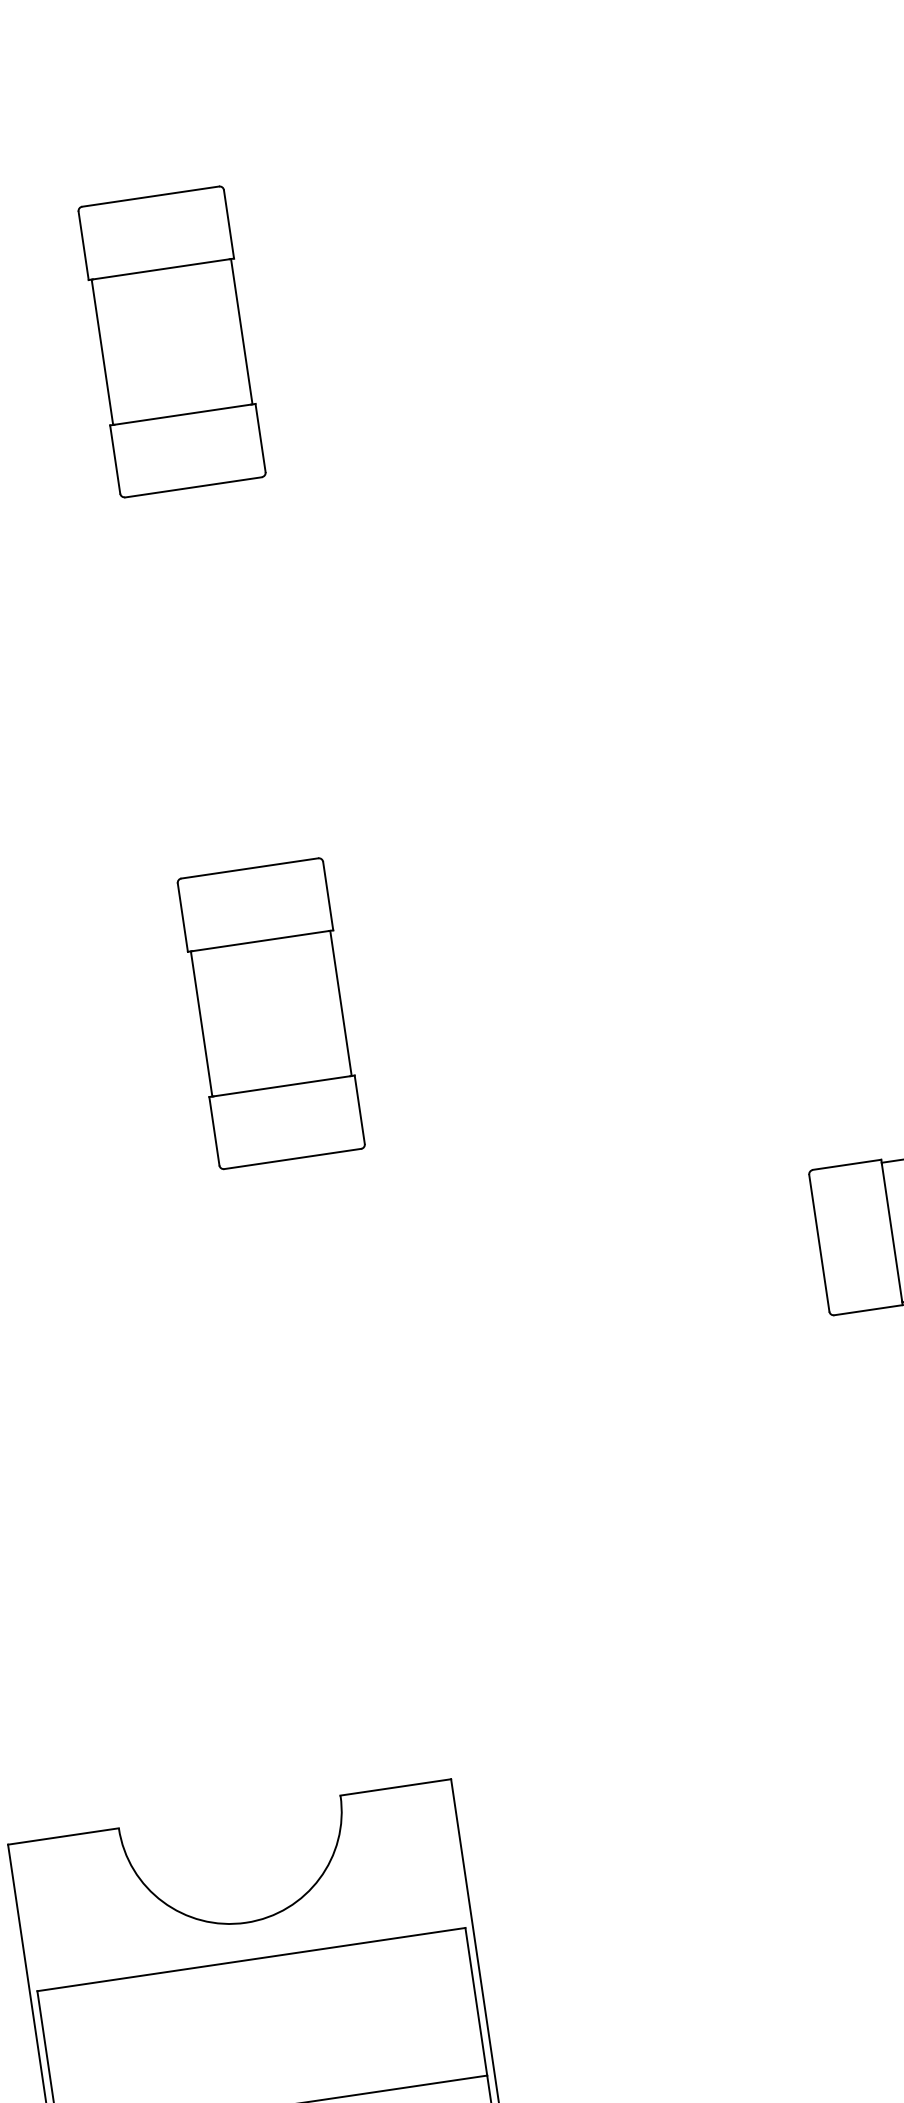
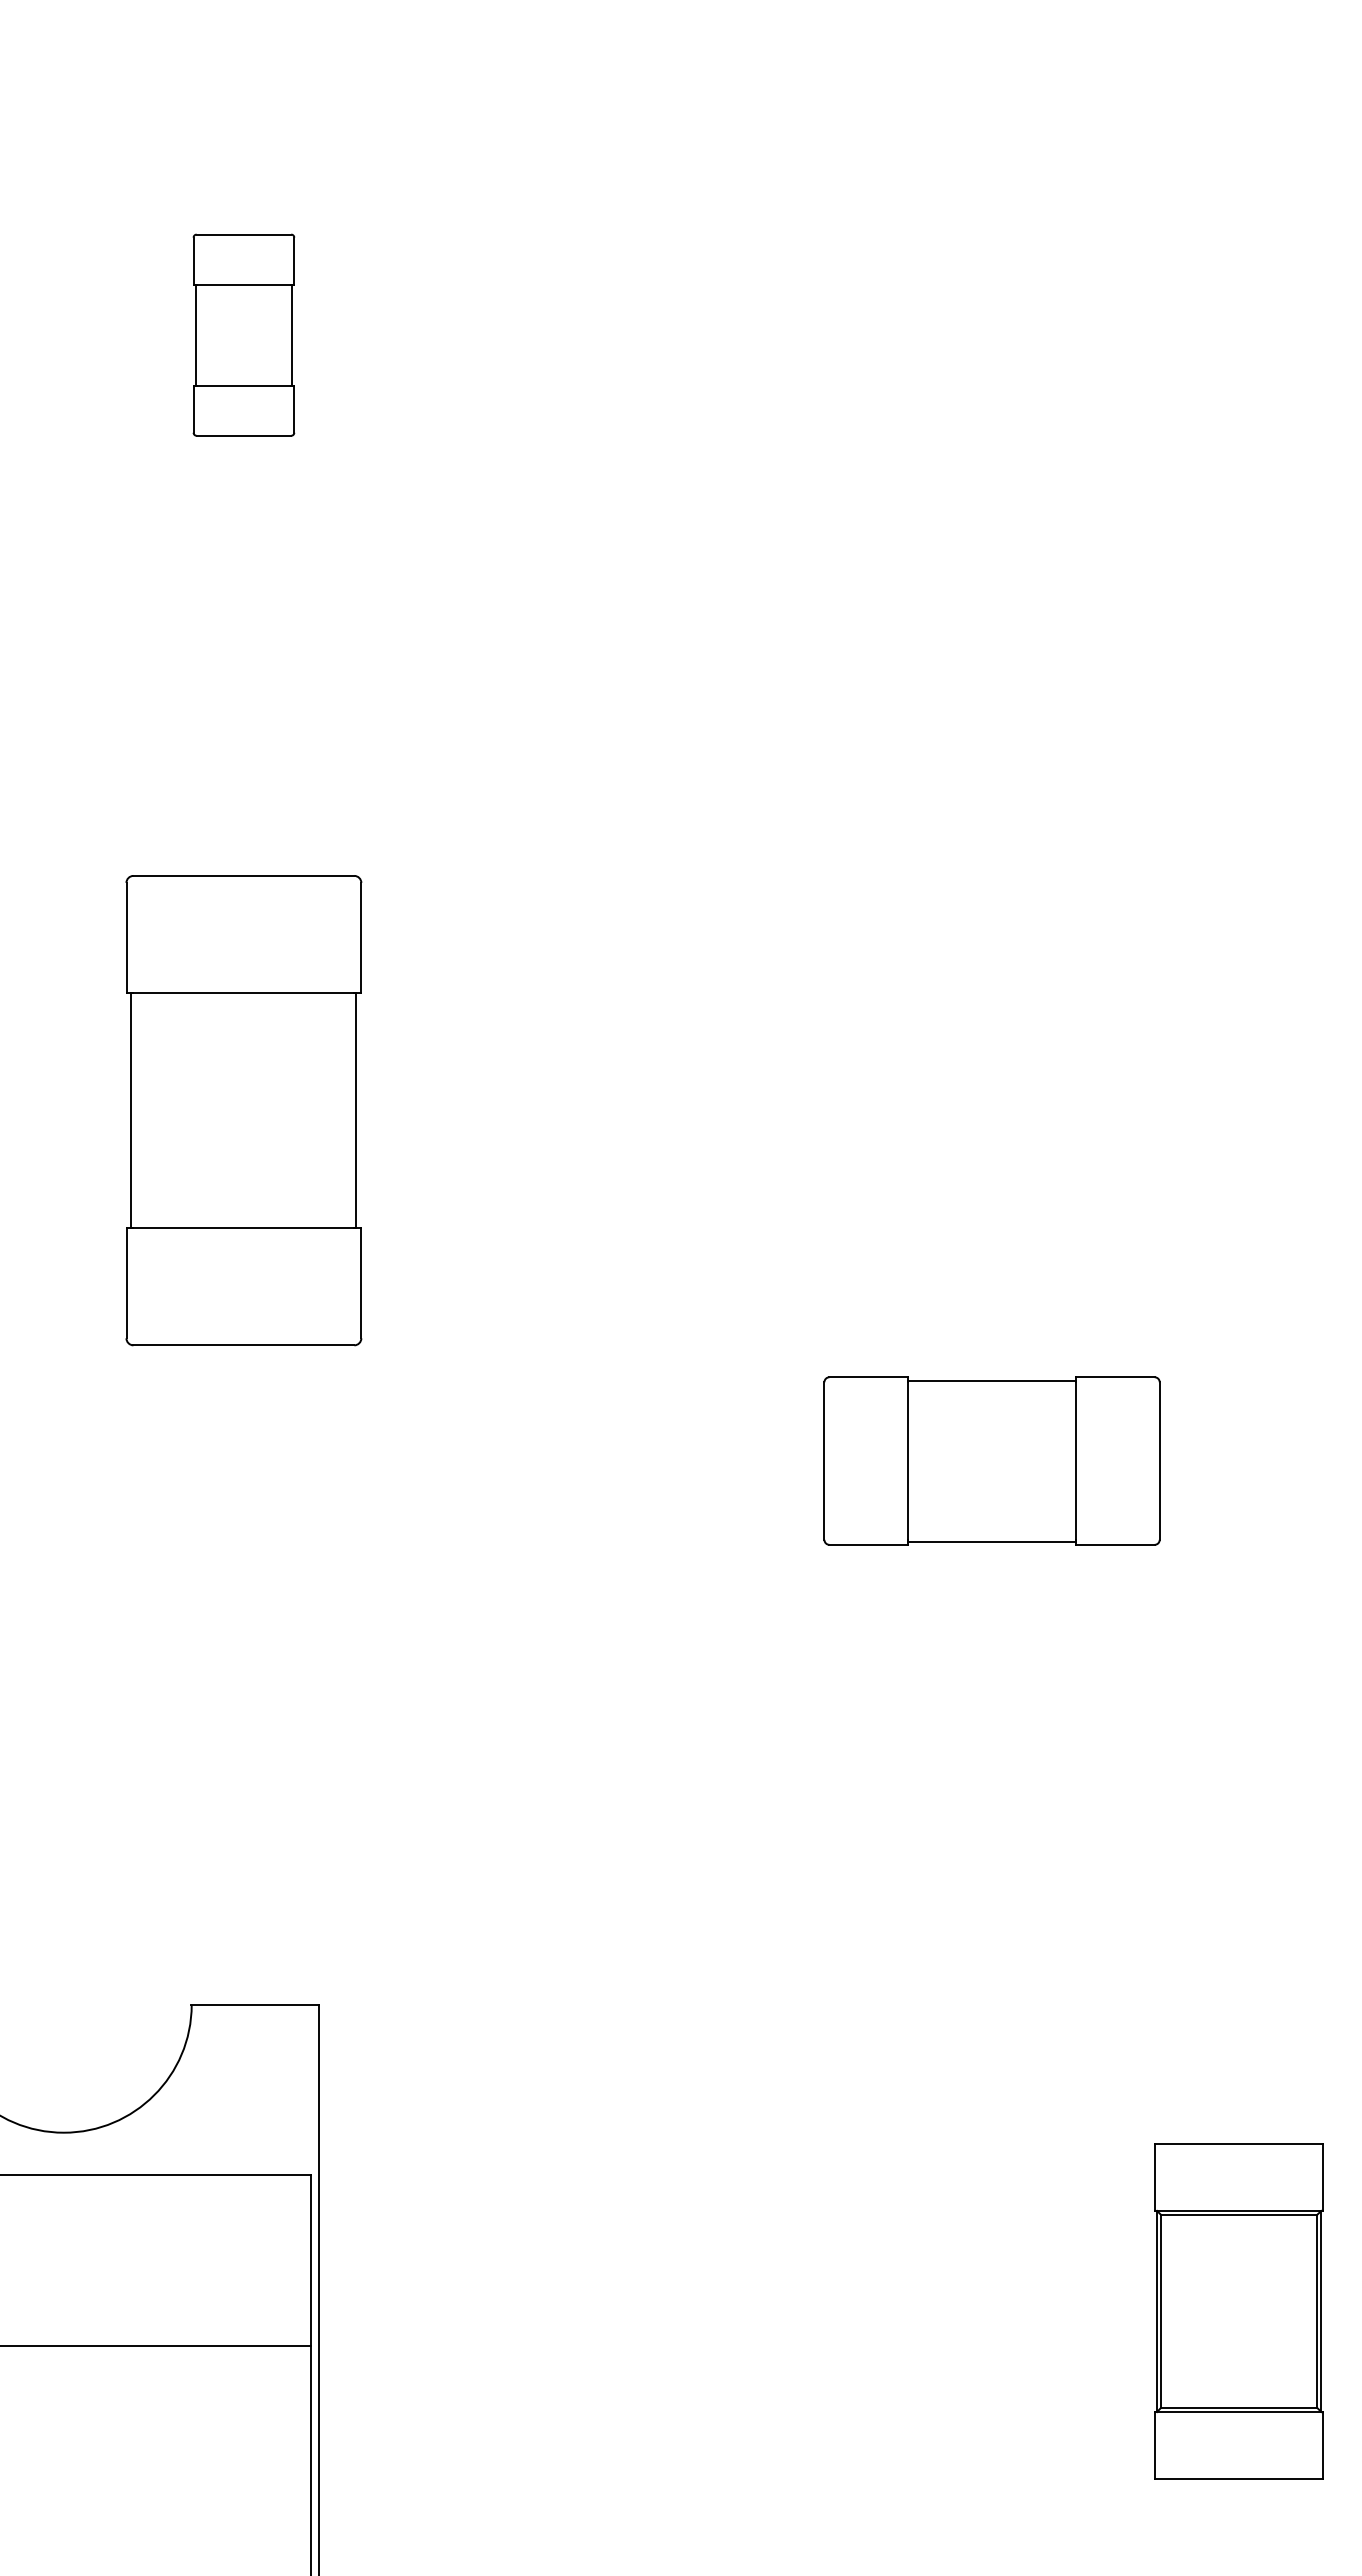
part: (171, 341) -> (243, 334), size x0.6
part: (270, 1012) -> (243, 1109), size x1.4

